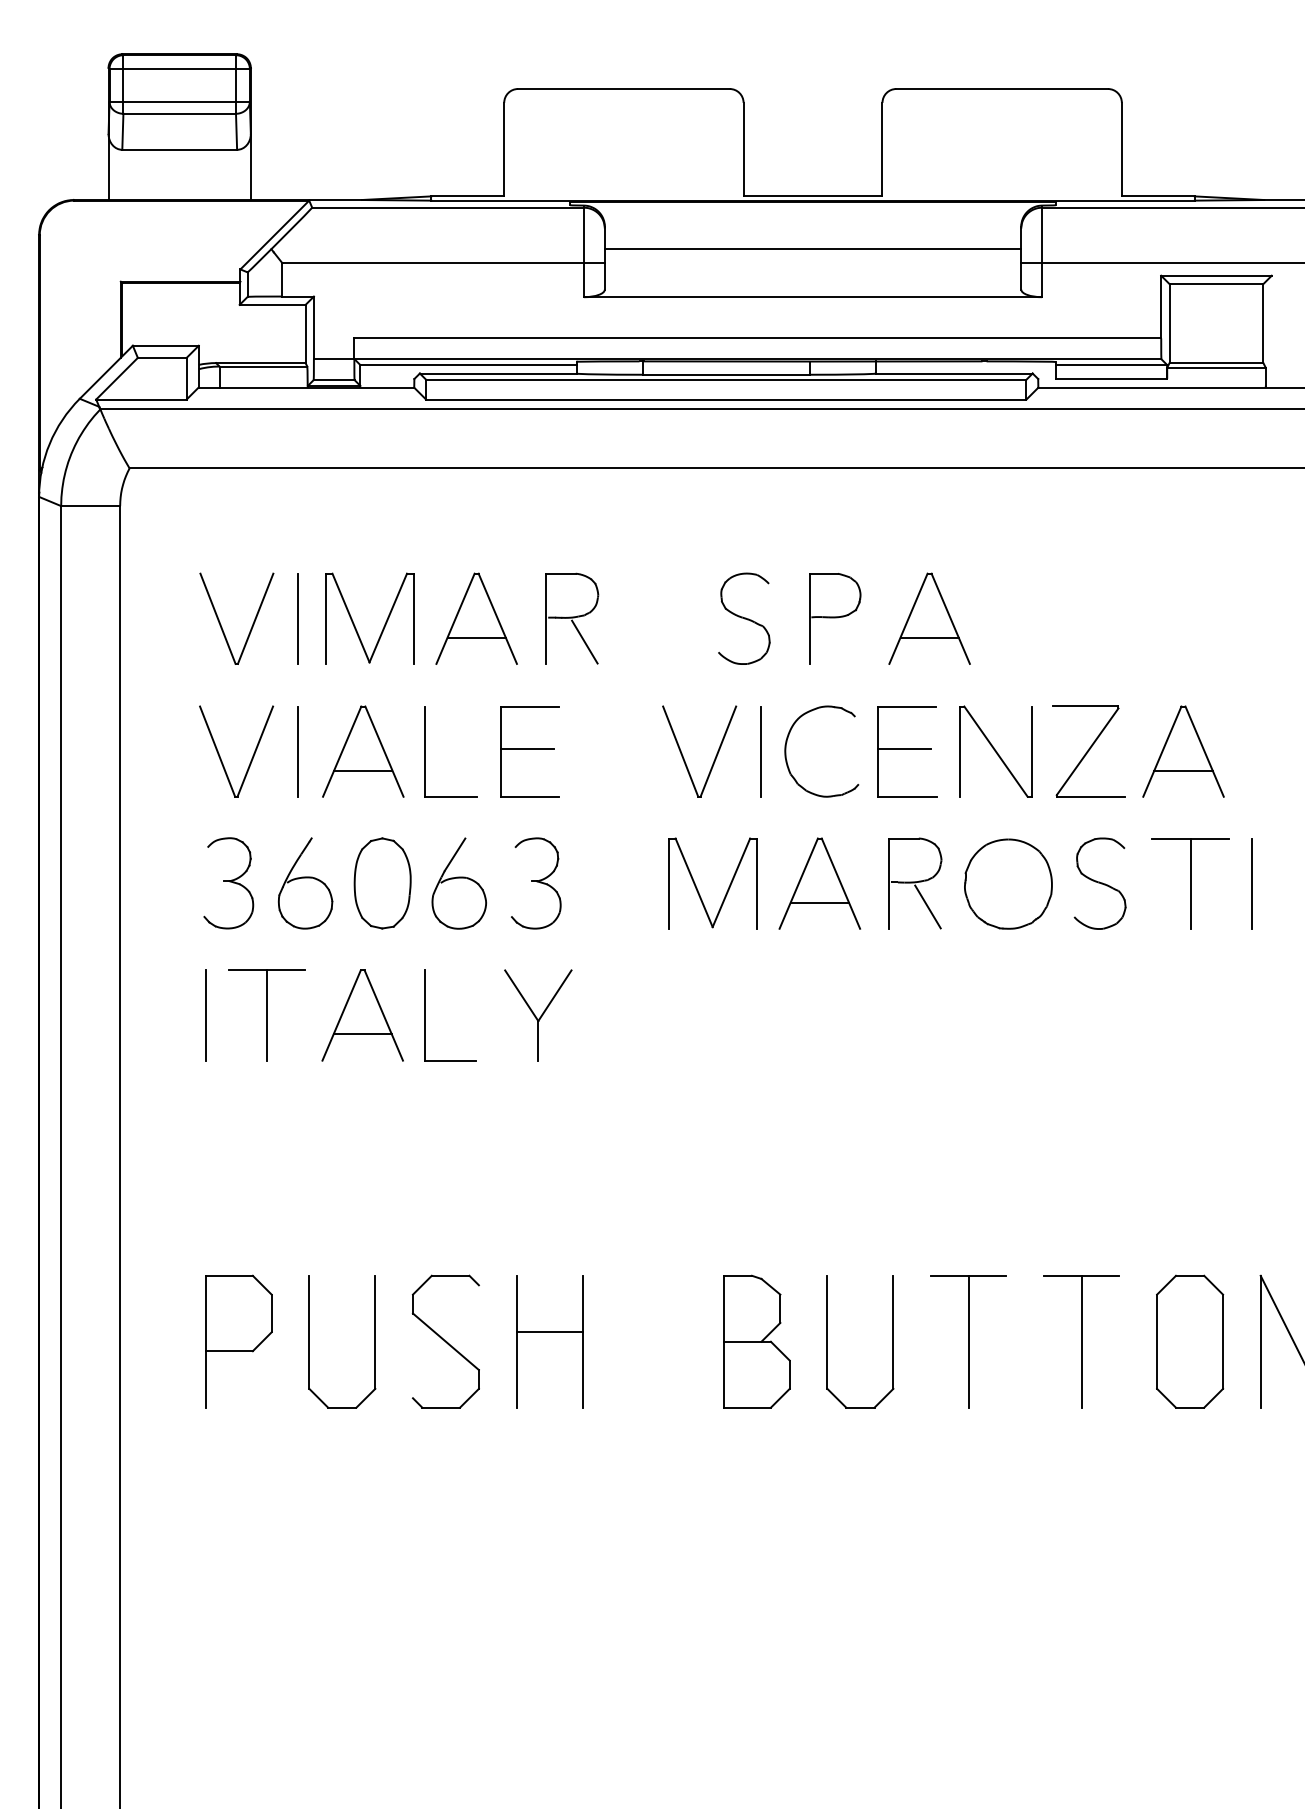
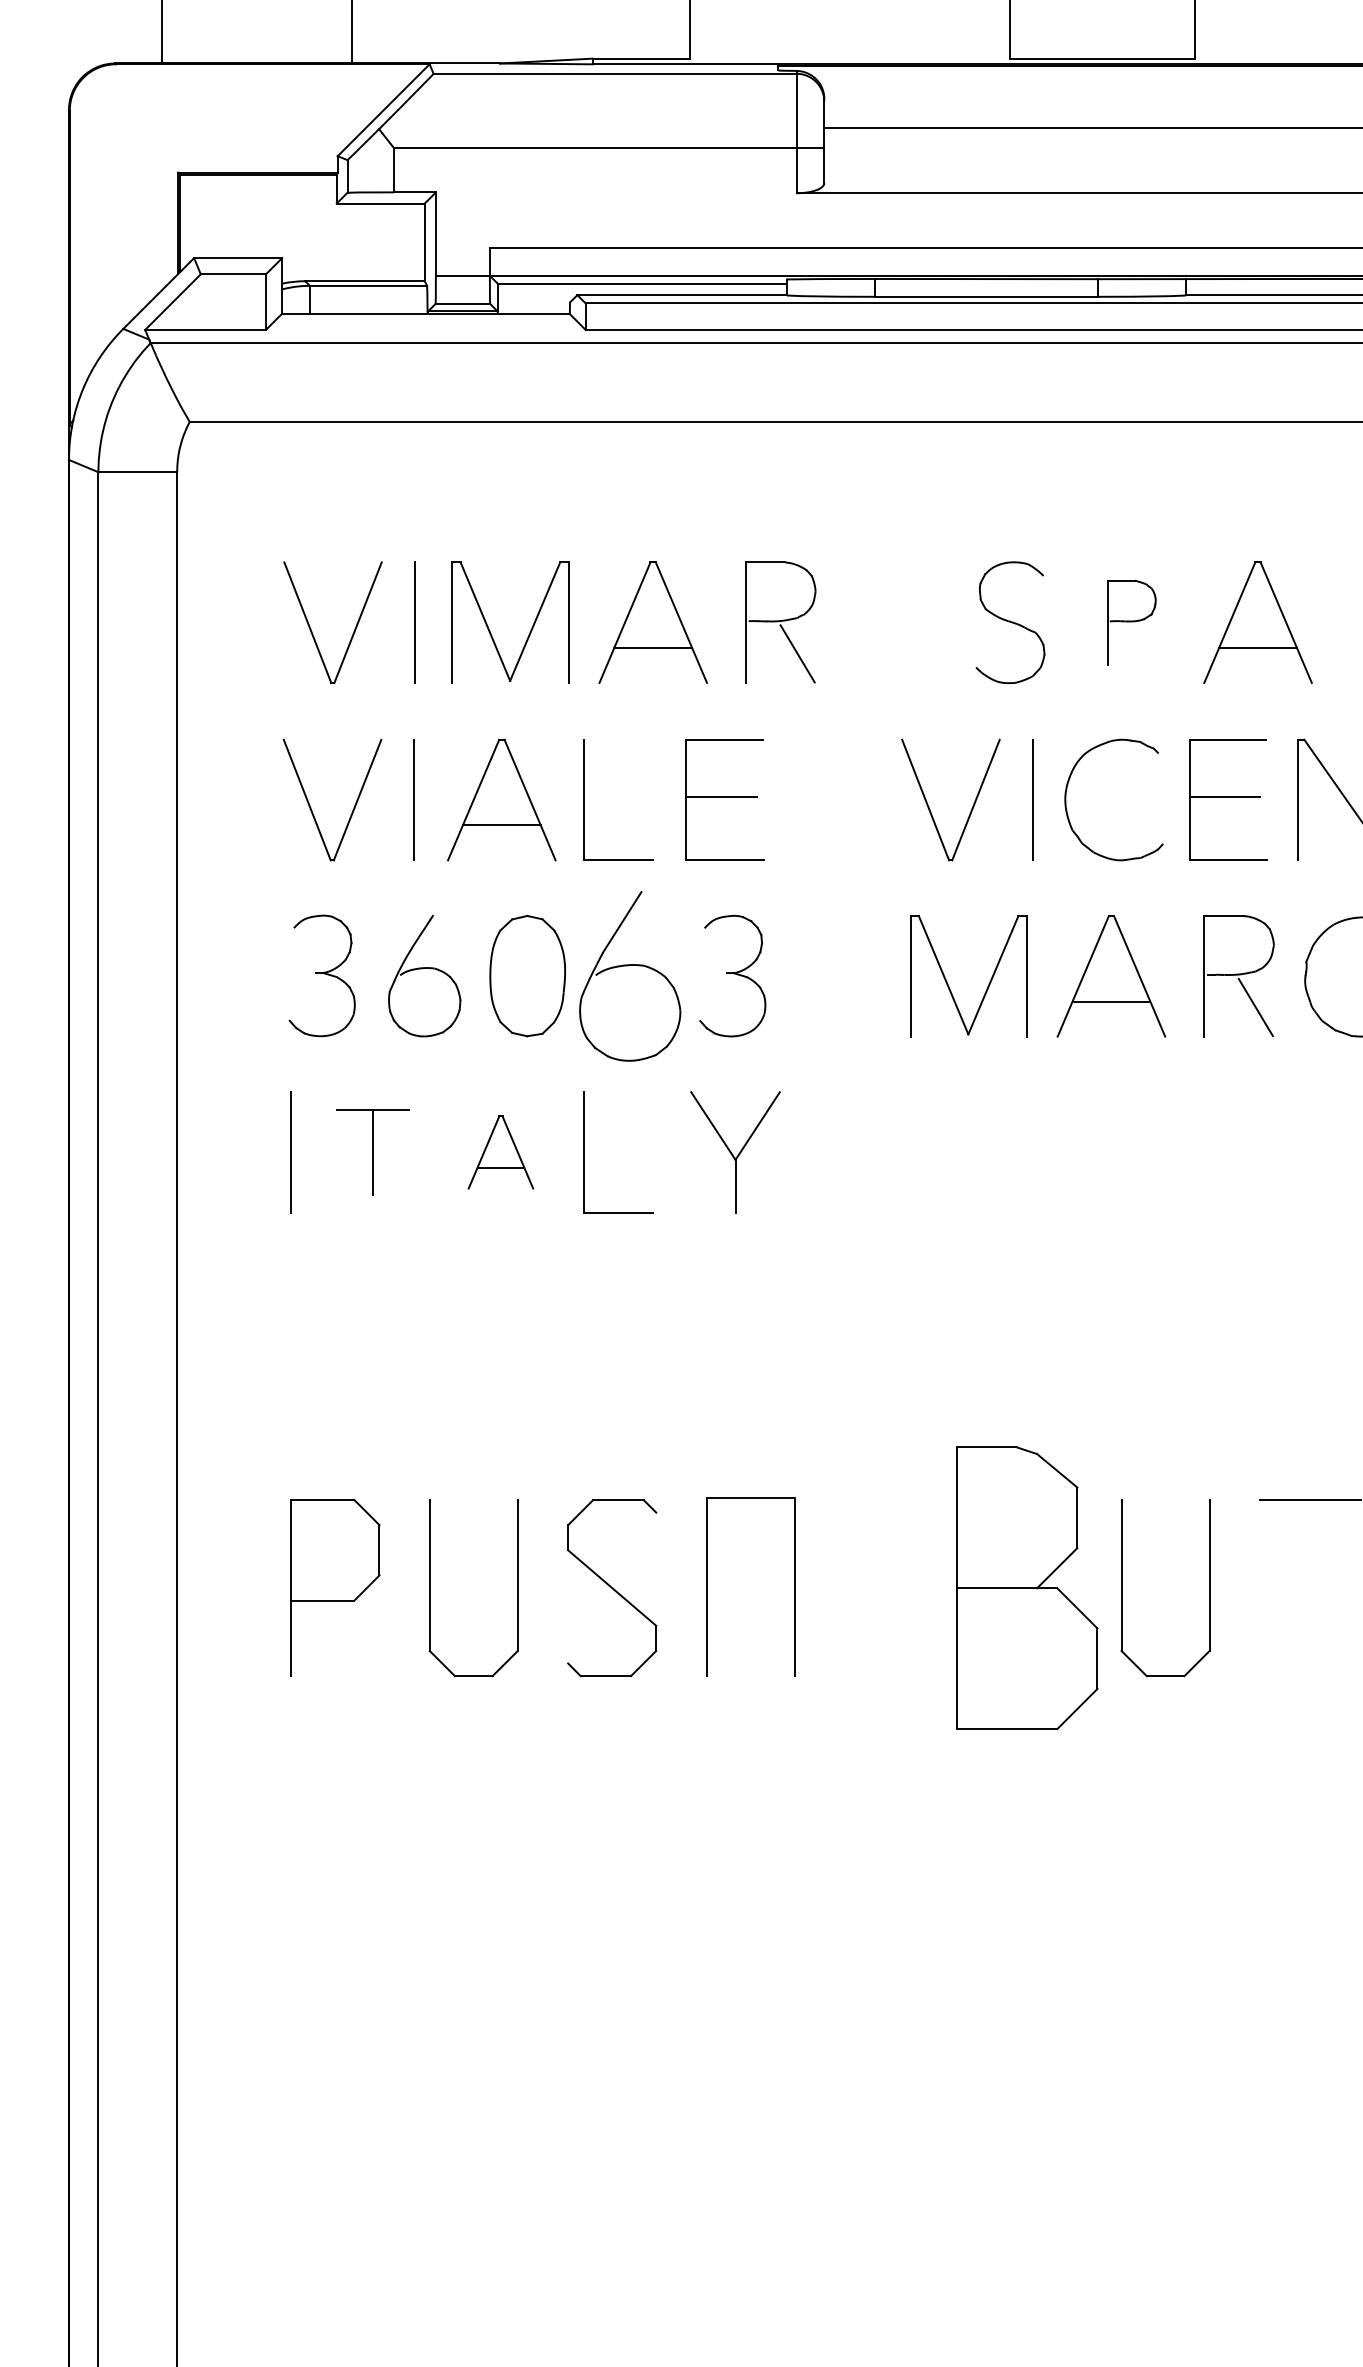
part: (835, 618) -> (1132, 622), size x0.7
part: (458, 883) -> (628, 976), size x1.4
part: (266, 1015) -> (372, 1152), size x0.7
part: (362, 1015) -> (500, 1152), size x0.6
line: (549, 1332) -> (750, 1498), moved
part: (756, 1341) -> (1026, 1587), size x1.6
line: (968, 1341) -> (1309, 1587), removed

